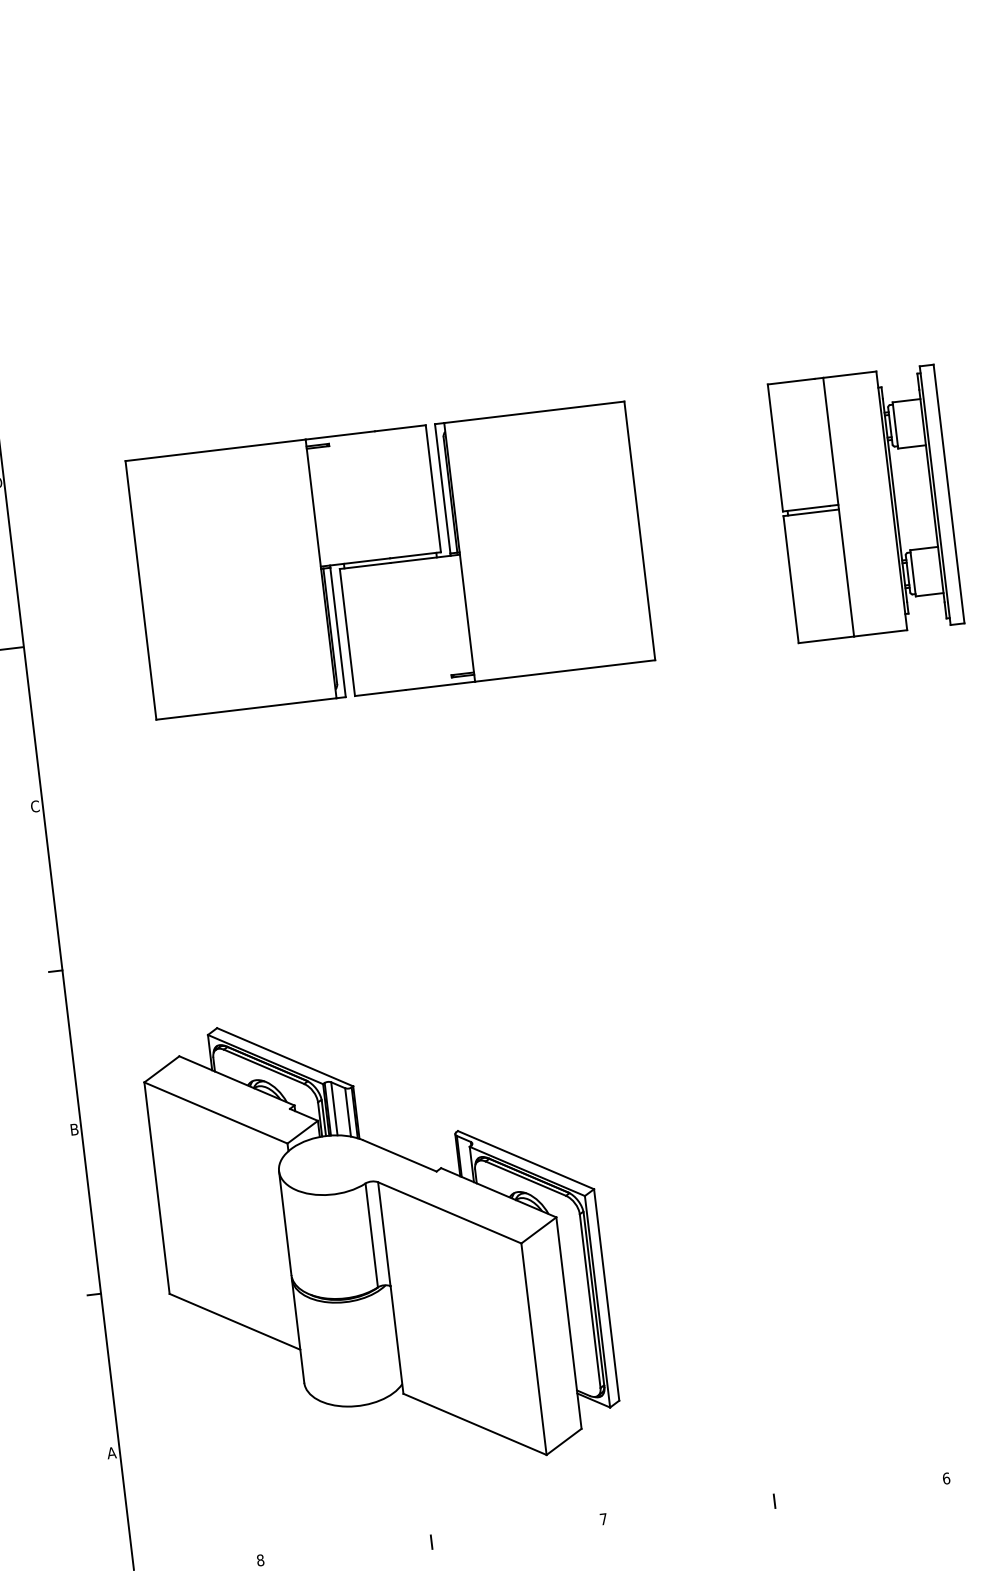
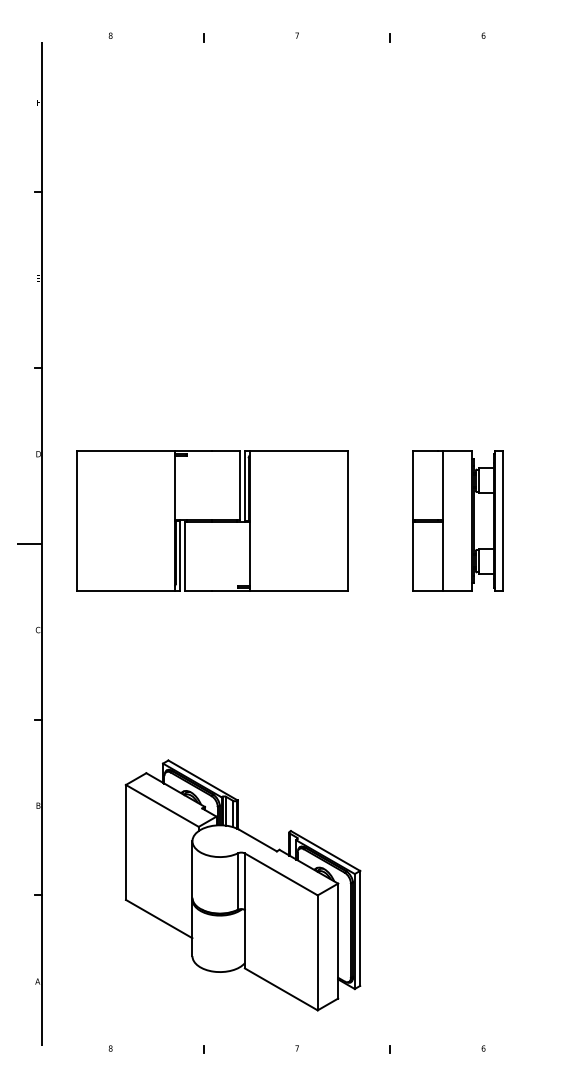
part: (865, 503) -> (457, 520), moved
part: (390, 559) -> (212, 520), moved
part: (380, 1241) -> (242, 885), moved

